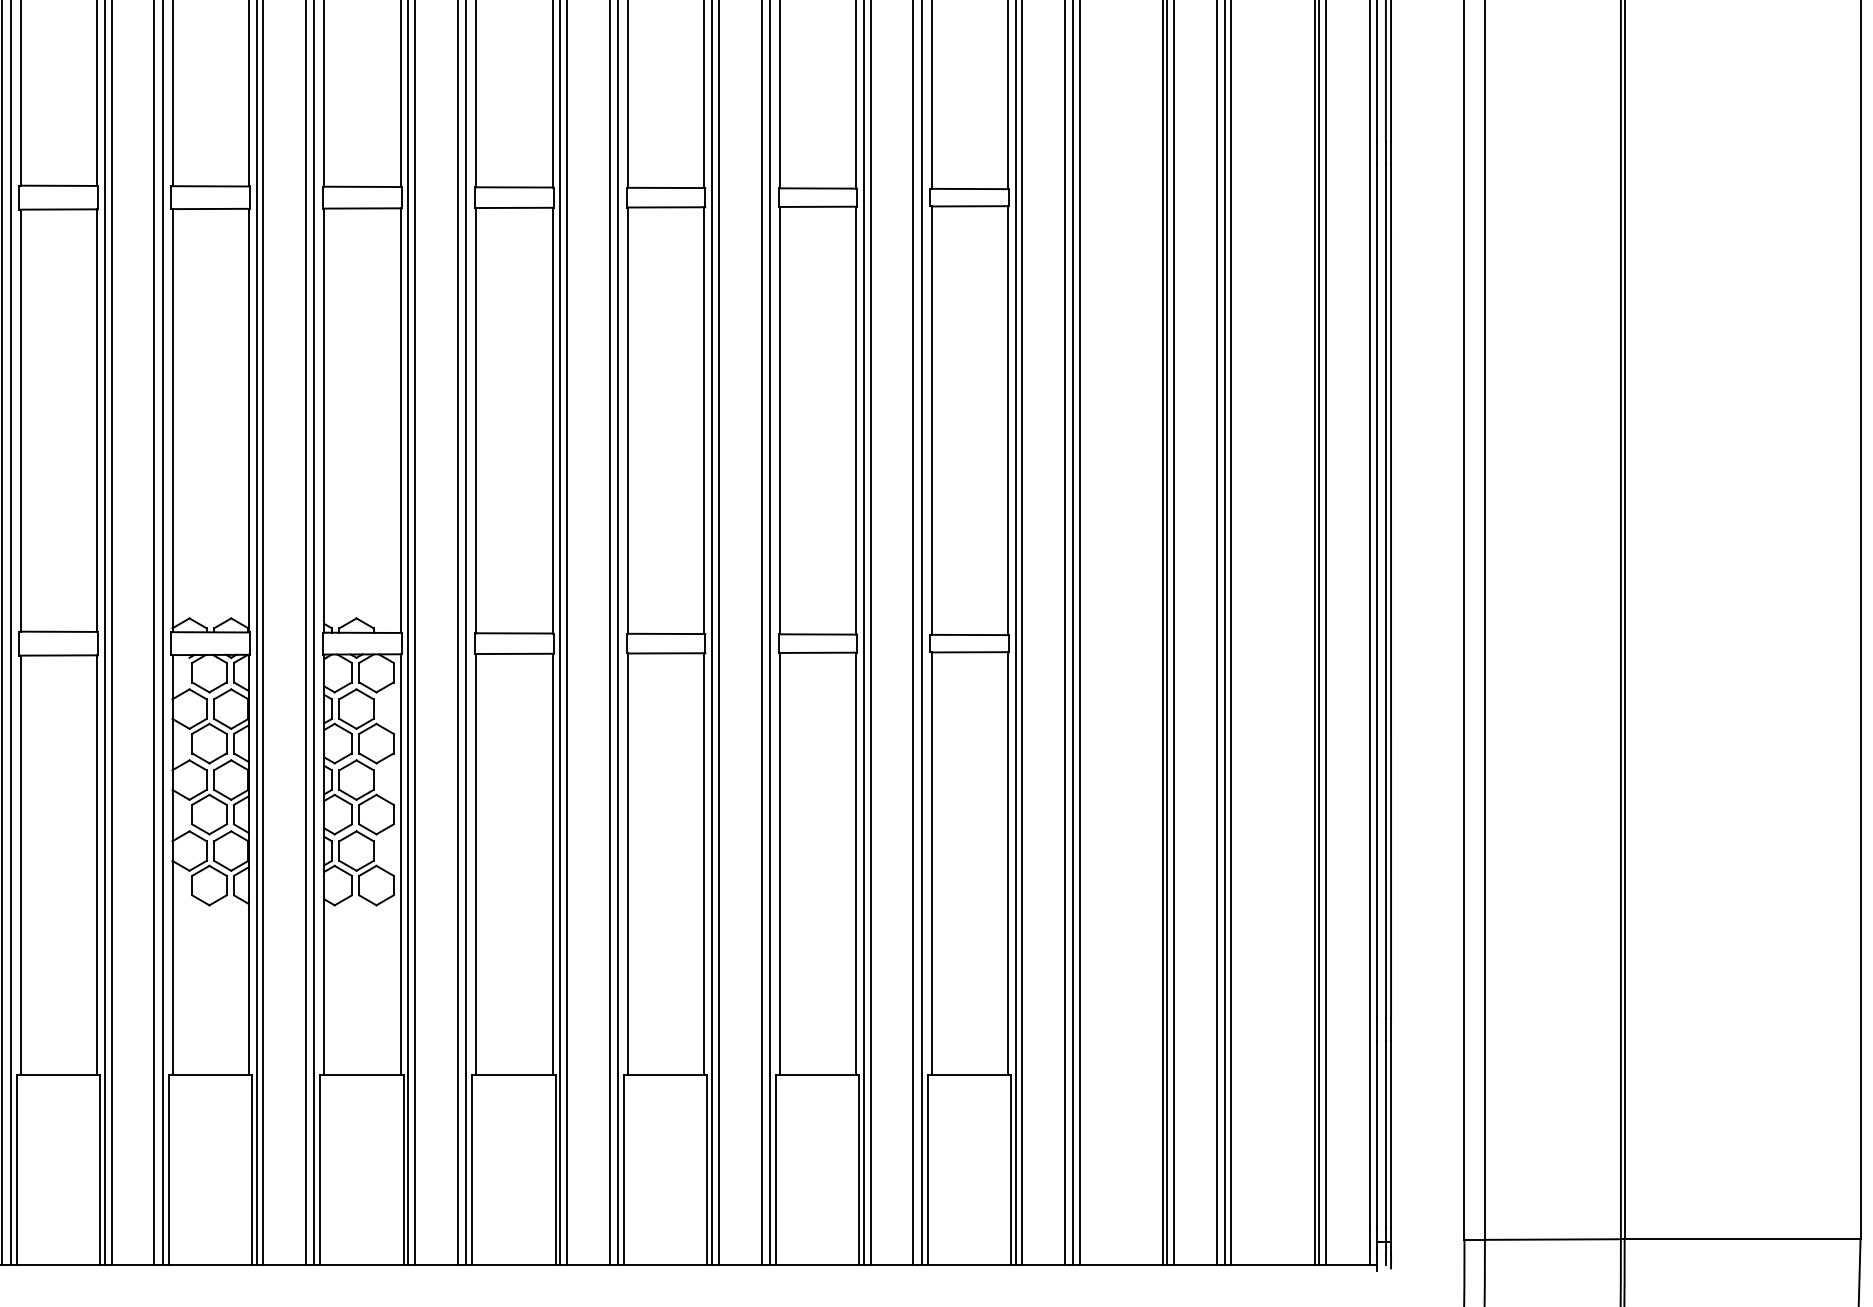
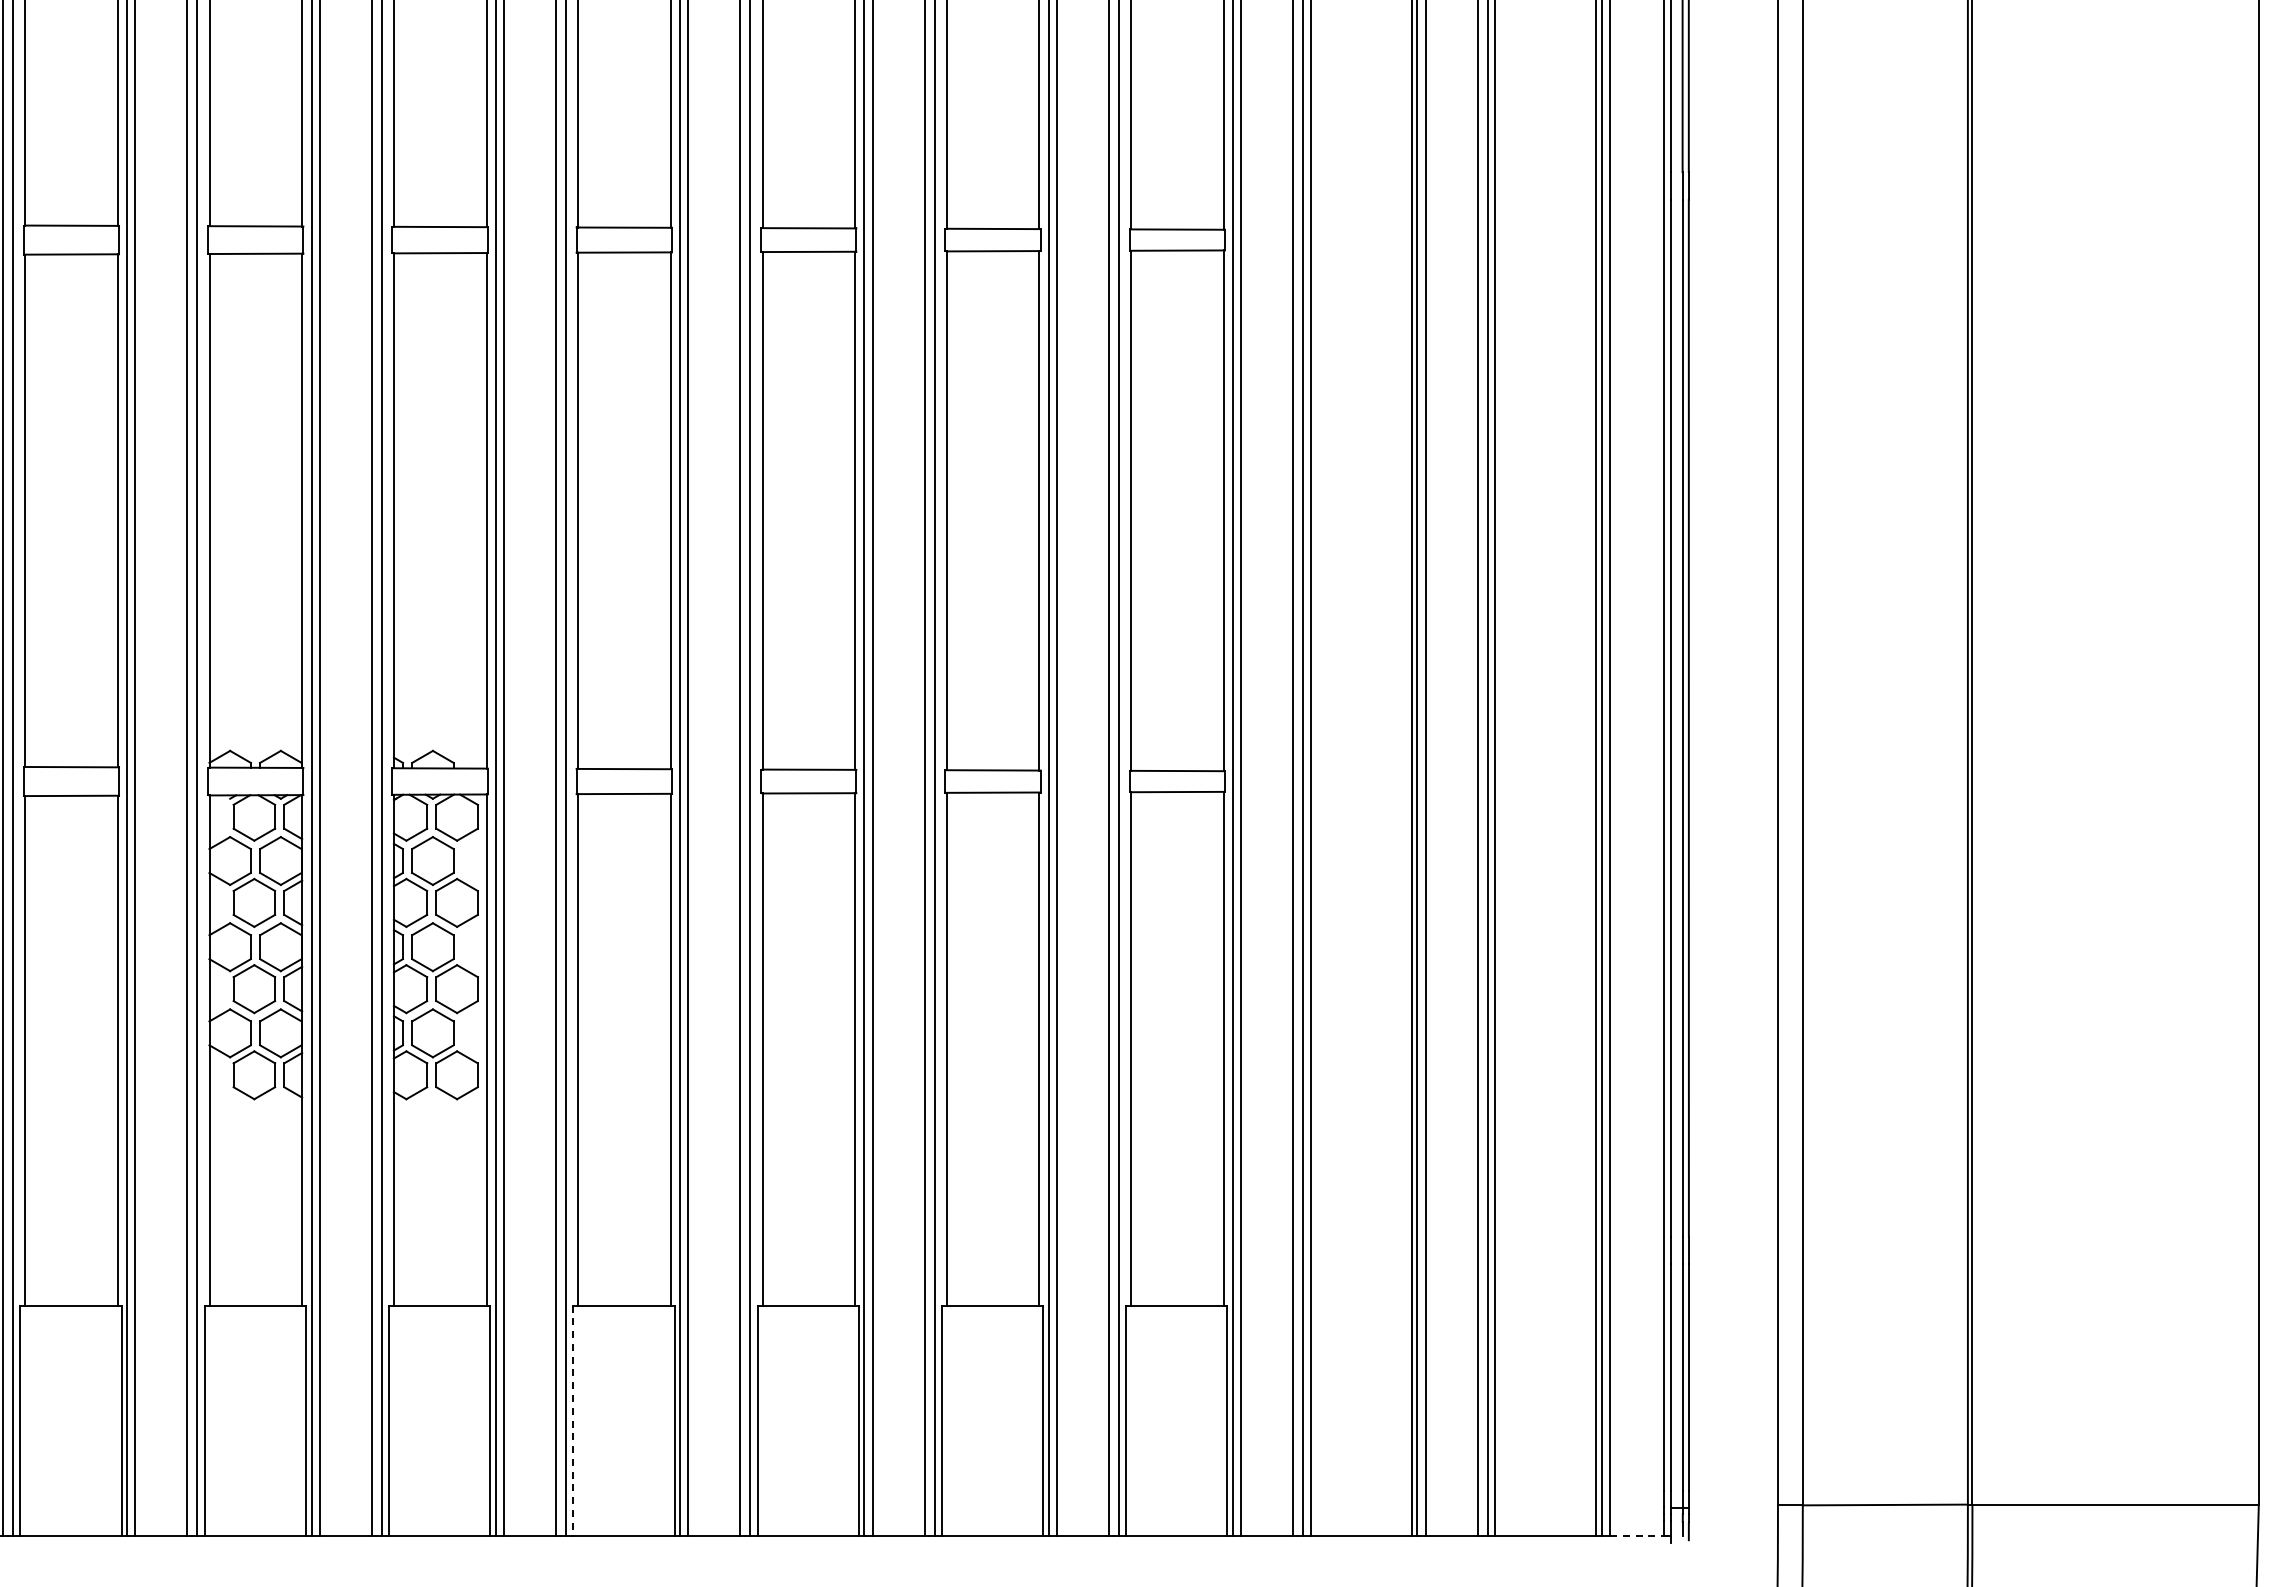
line: (472, 1170) -> (573, 1421), solid -> dashed
line: (1347, 1265) -> (1636, 1536), solid -> dashed

